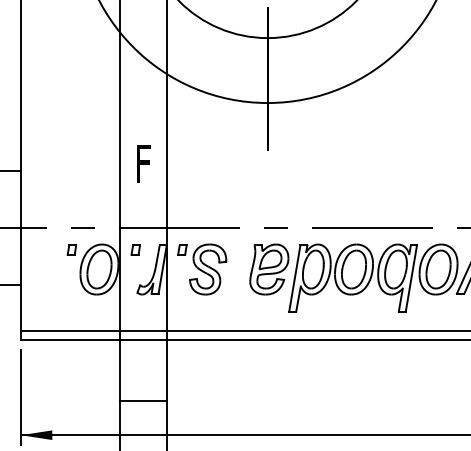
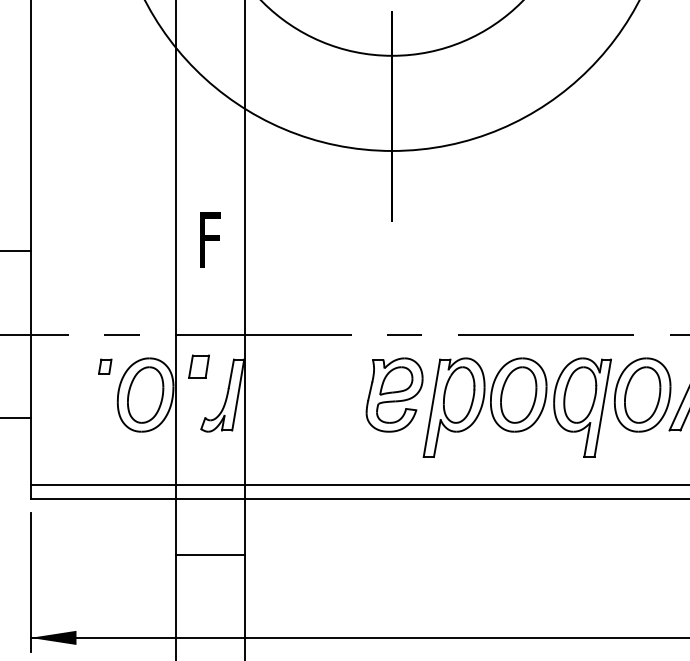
part: (135, 249) -> (198, 365), size x1.6
part: (202, 269) -> (296, 394), removed
line: (143, 400) -> (210, 554), moved

